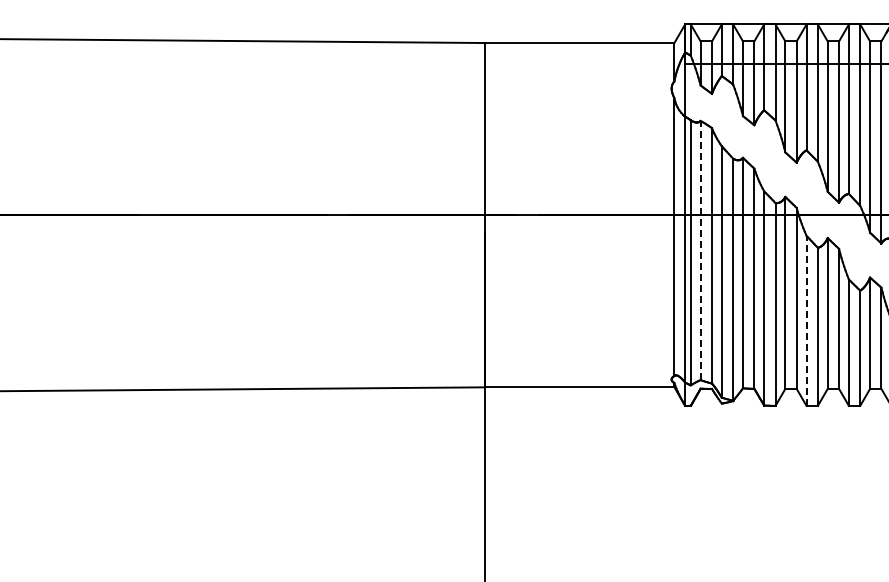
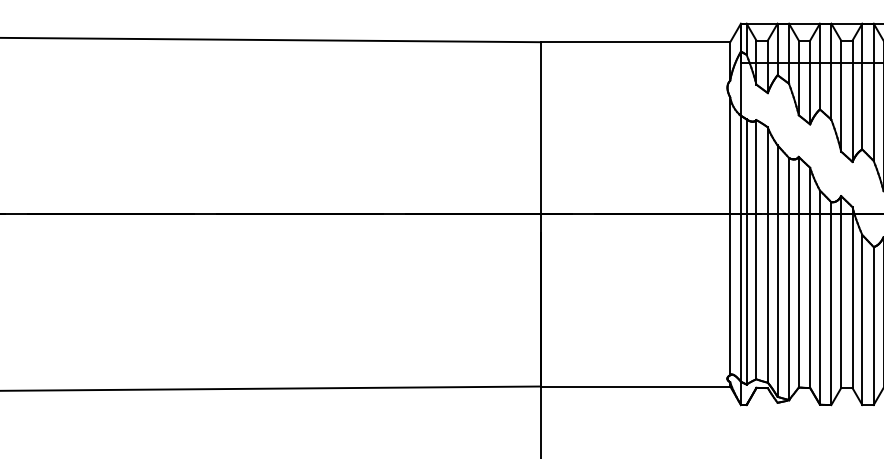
line: (700, 250) -> (756, 249), dashed -> solid
line: (806, 320) -> (862, 319), dashed -> solid

